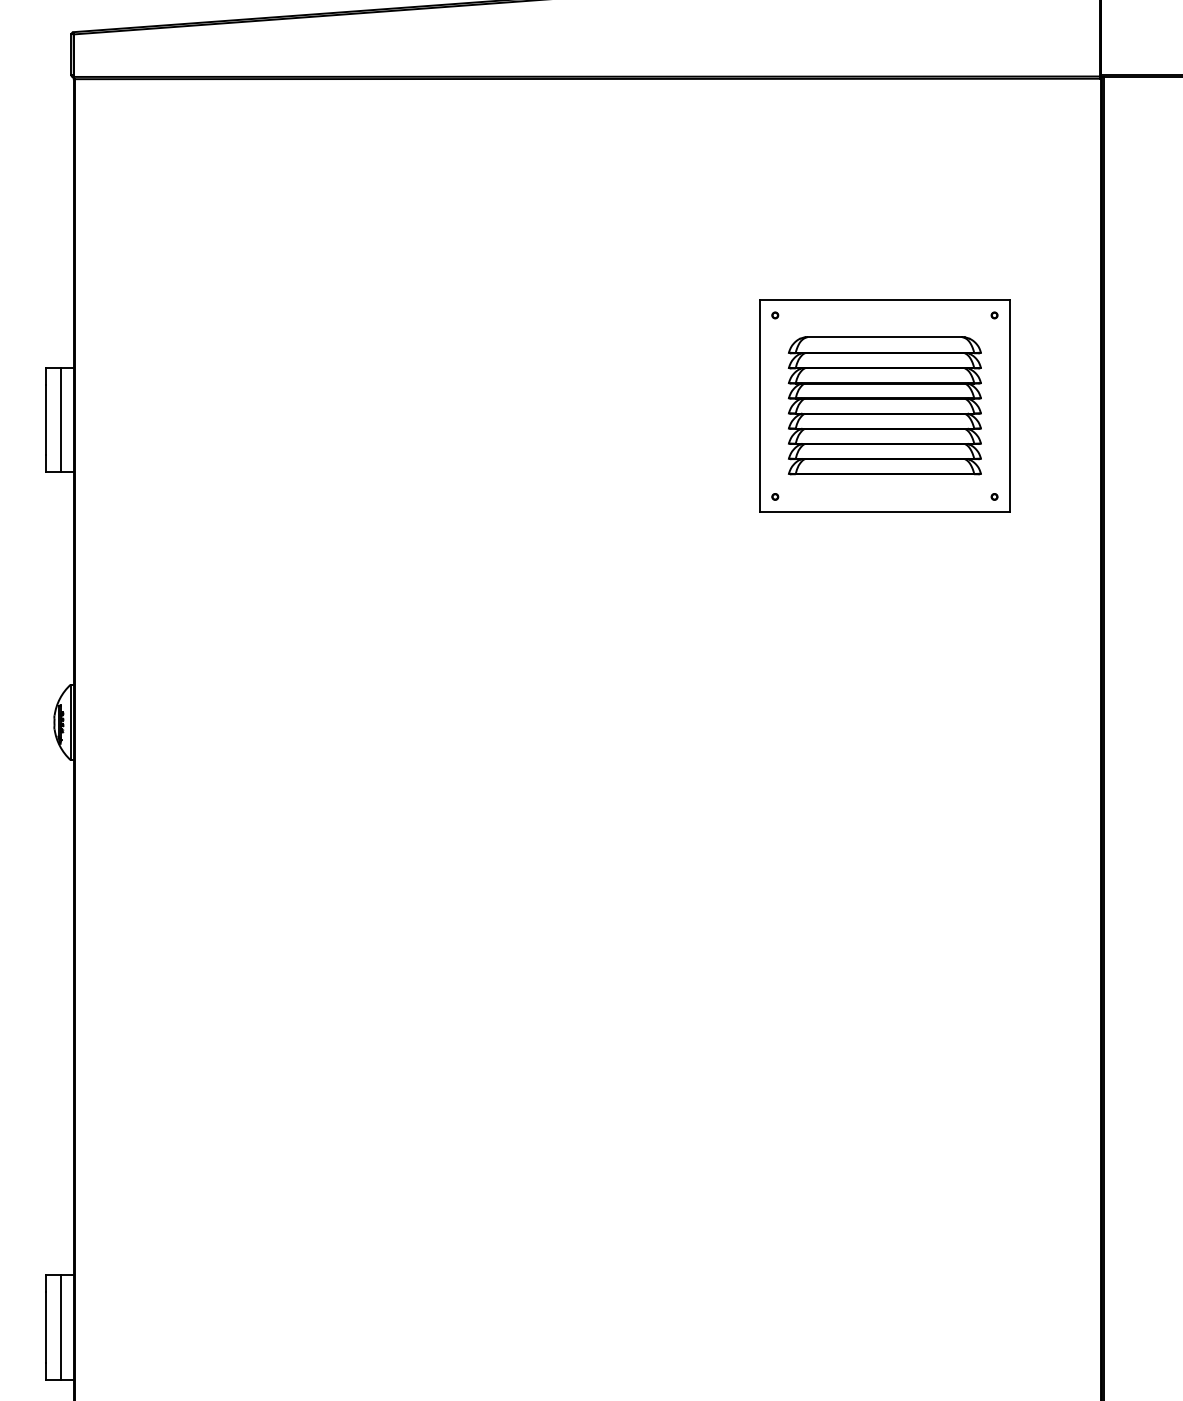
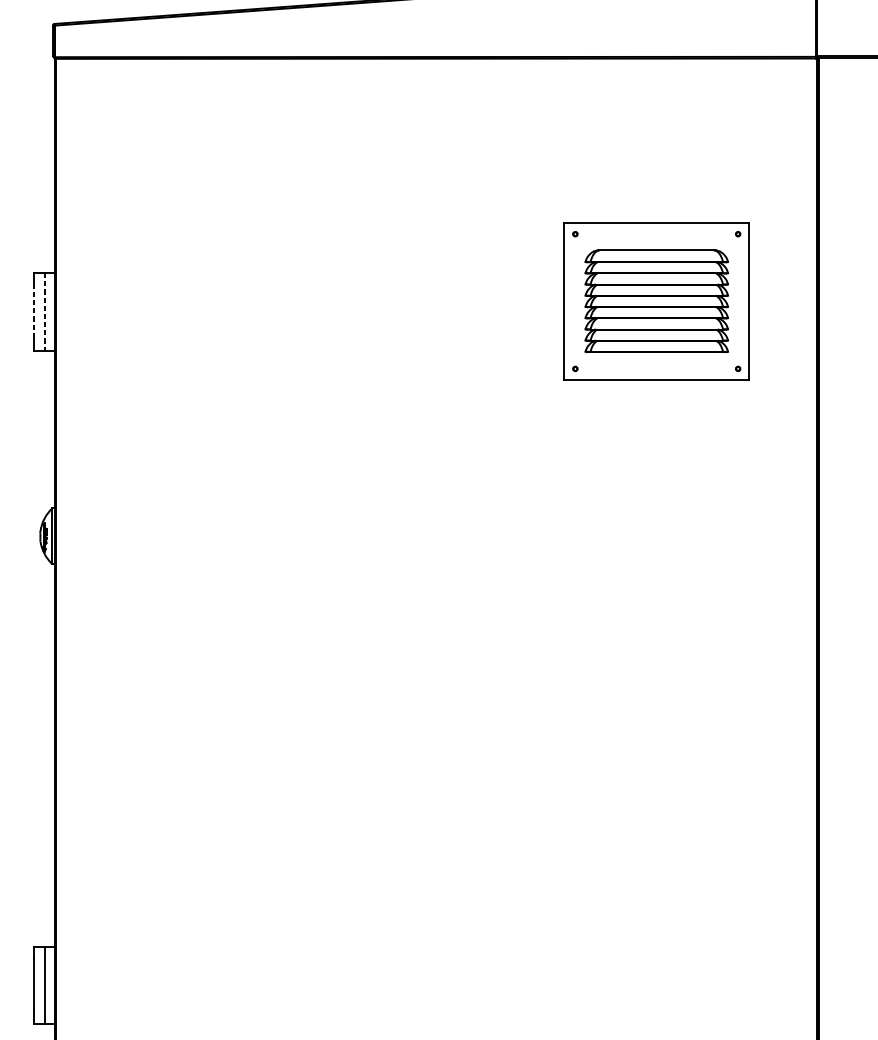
line: (45, 419) -> (33, 311), solid -> dashed
line: (60, 420) -> (44, 312), solid -> dashed

